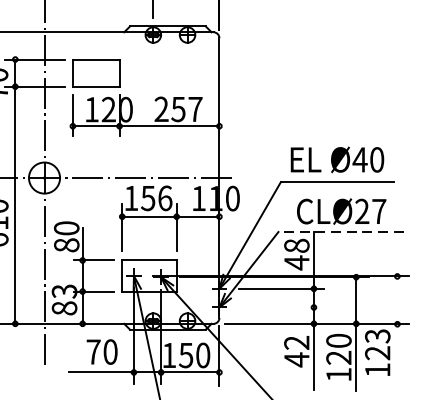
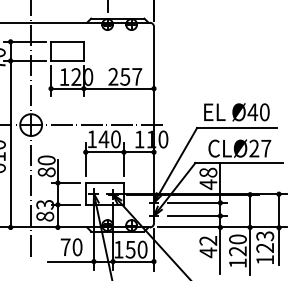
text: (156, 198) -> (109, 139), 156 -> 140
line: (341, 231) -> (239, 162), dashed -> solid
line: (281, 308) -> (197, 216), added
line: (398, 326) -> (279, 229), added

